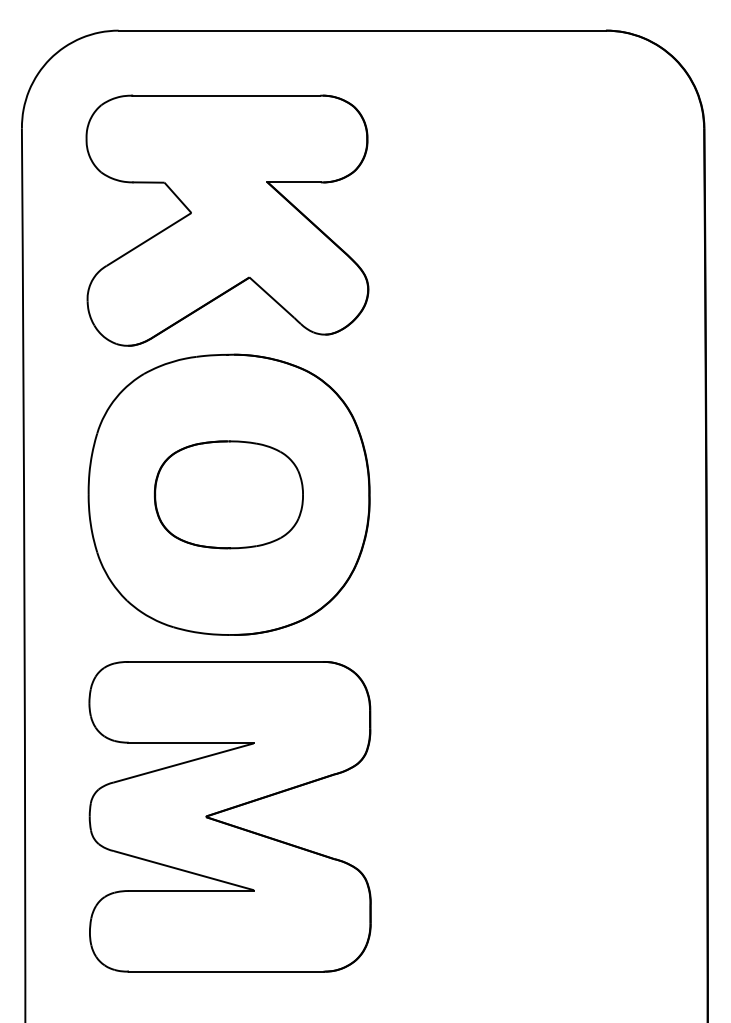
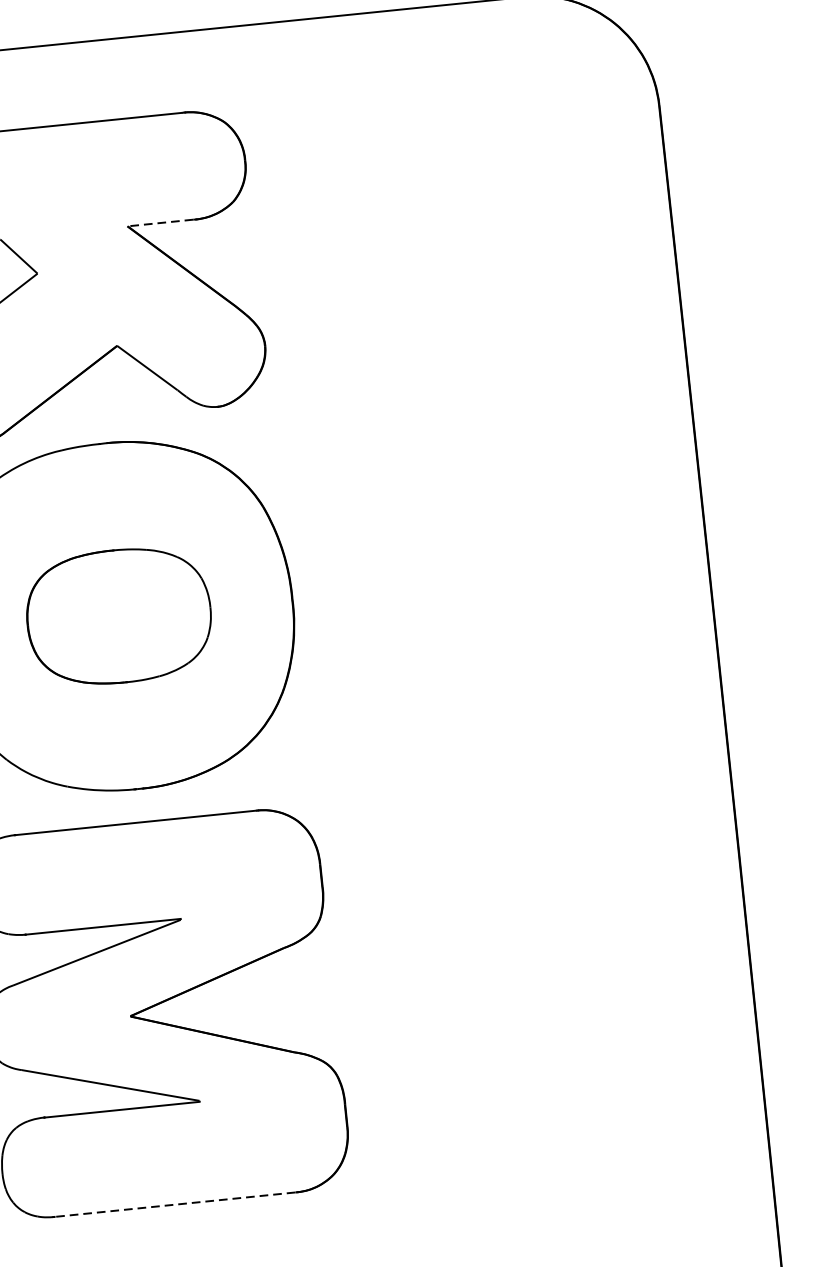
line: (294, 182) -> (160, 223), solid -> dashed
line: (225, 971) -> (174, 1204), solid -> dashed

